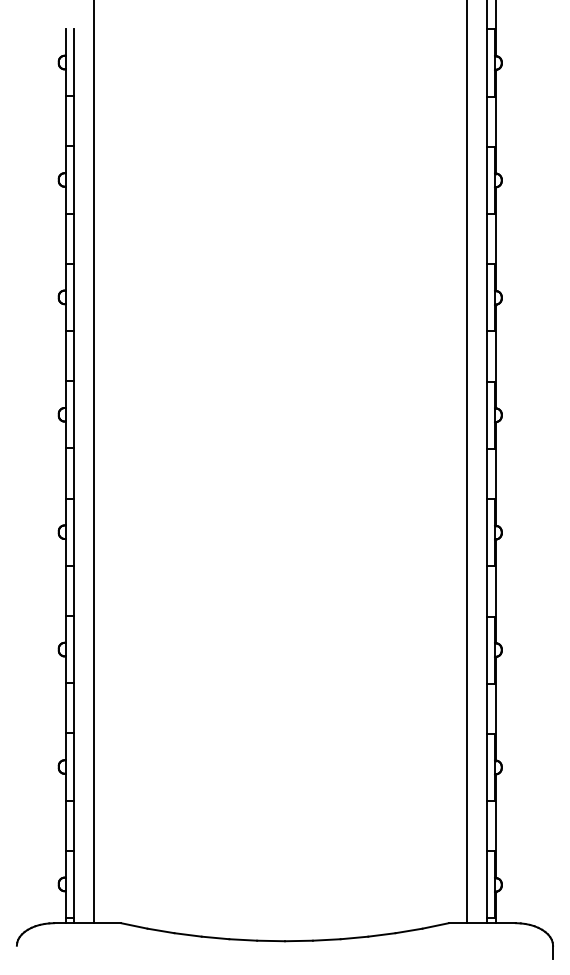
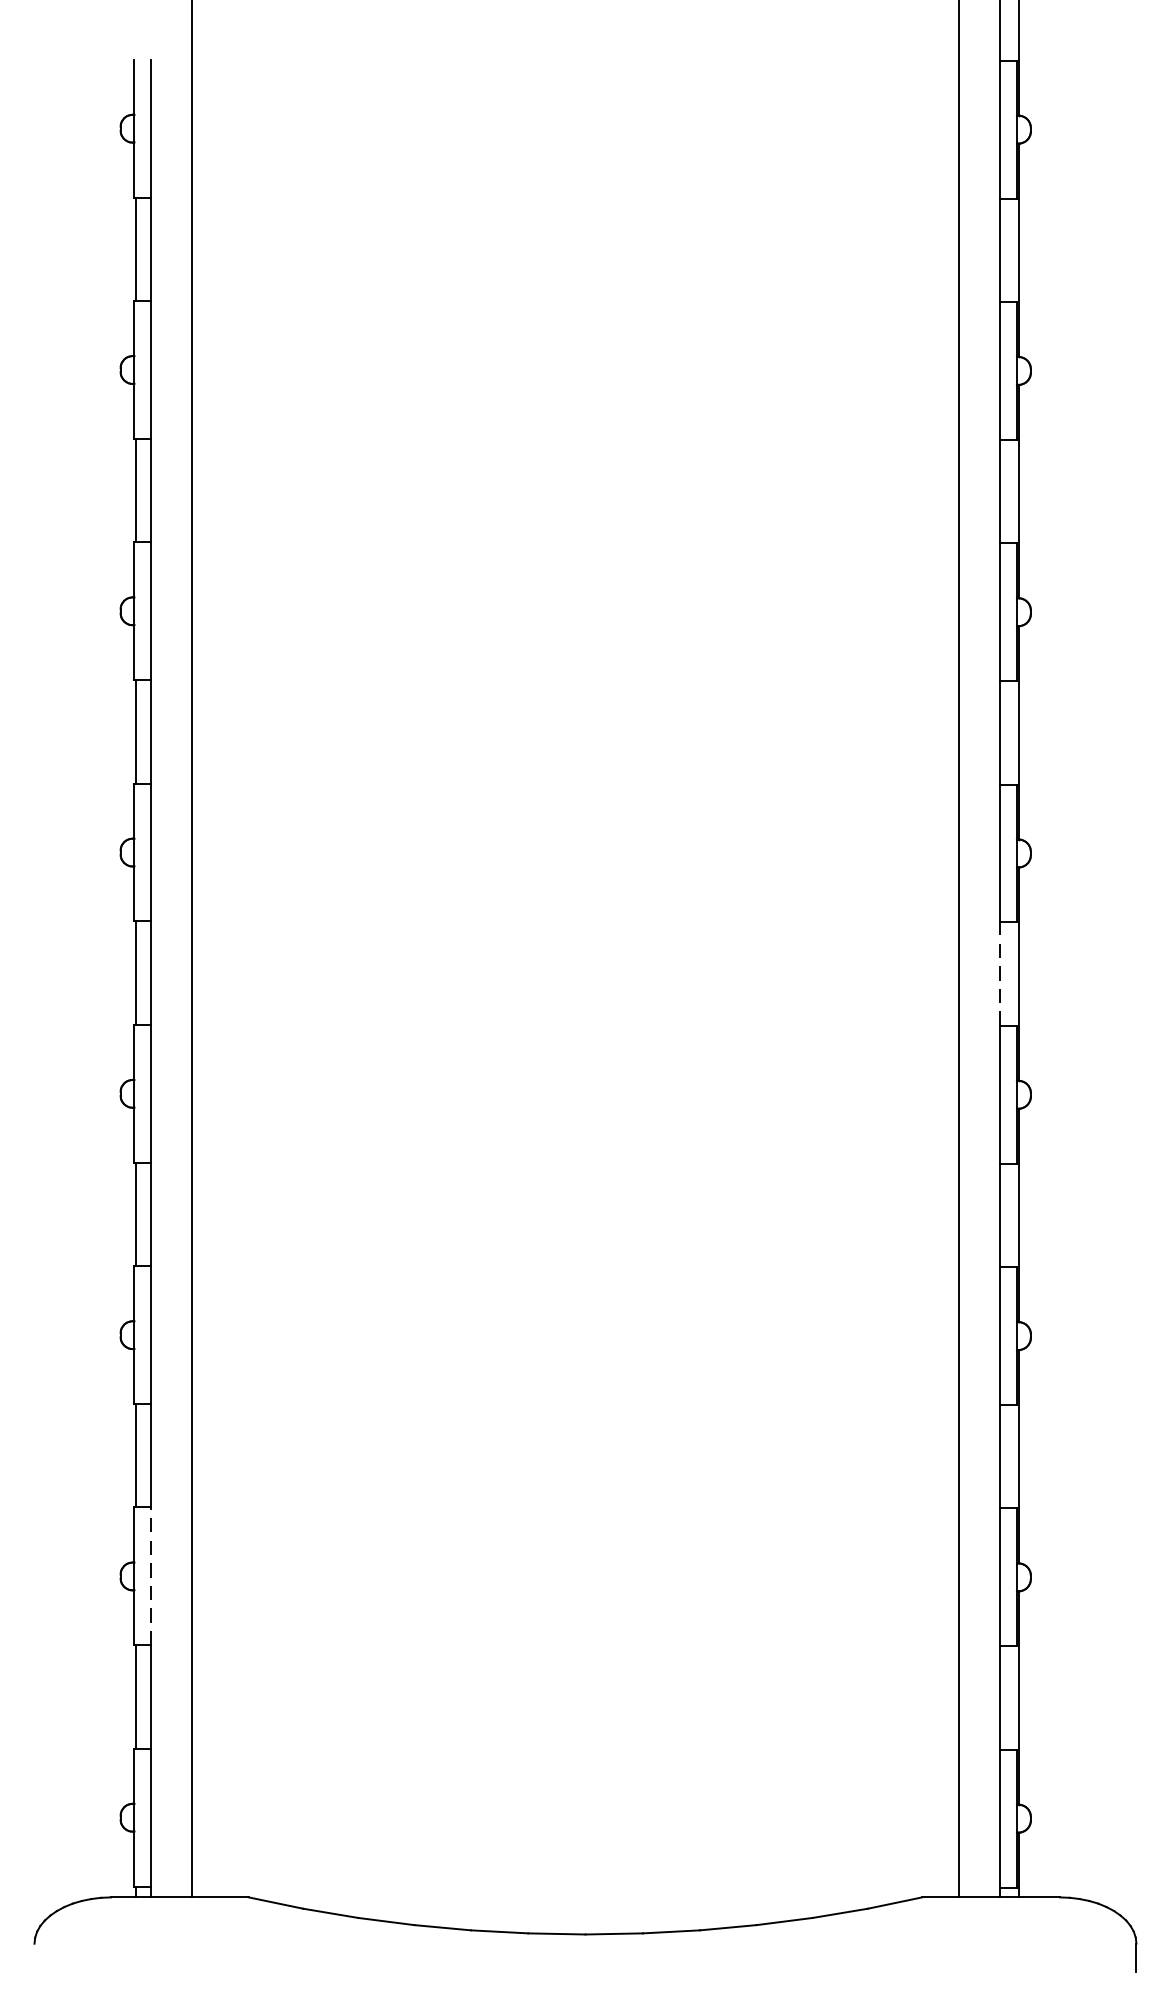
line: (486, 473) -> (999, 973), solid -> dashed
line: (73, 767) -> (150, 1577), solid -> dashed

